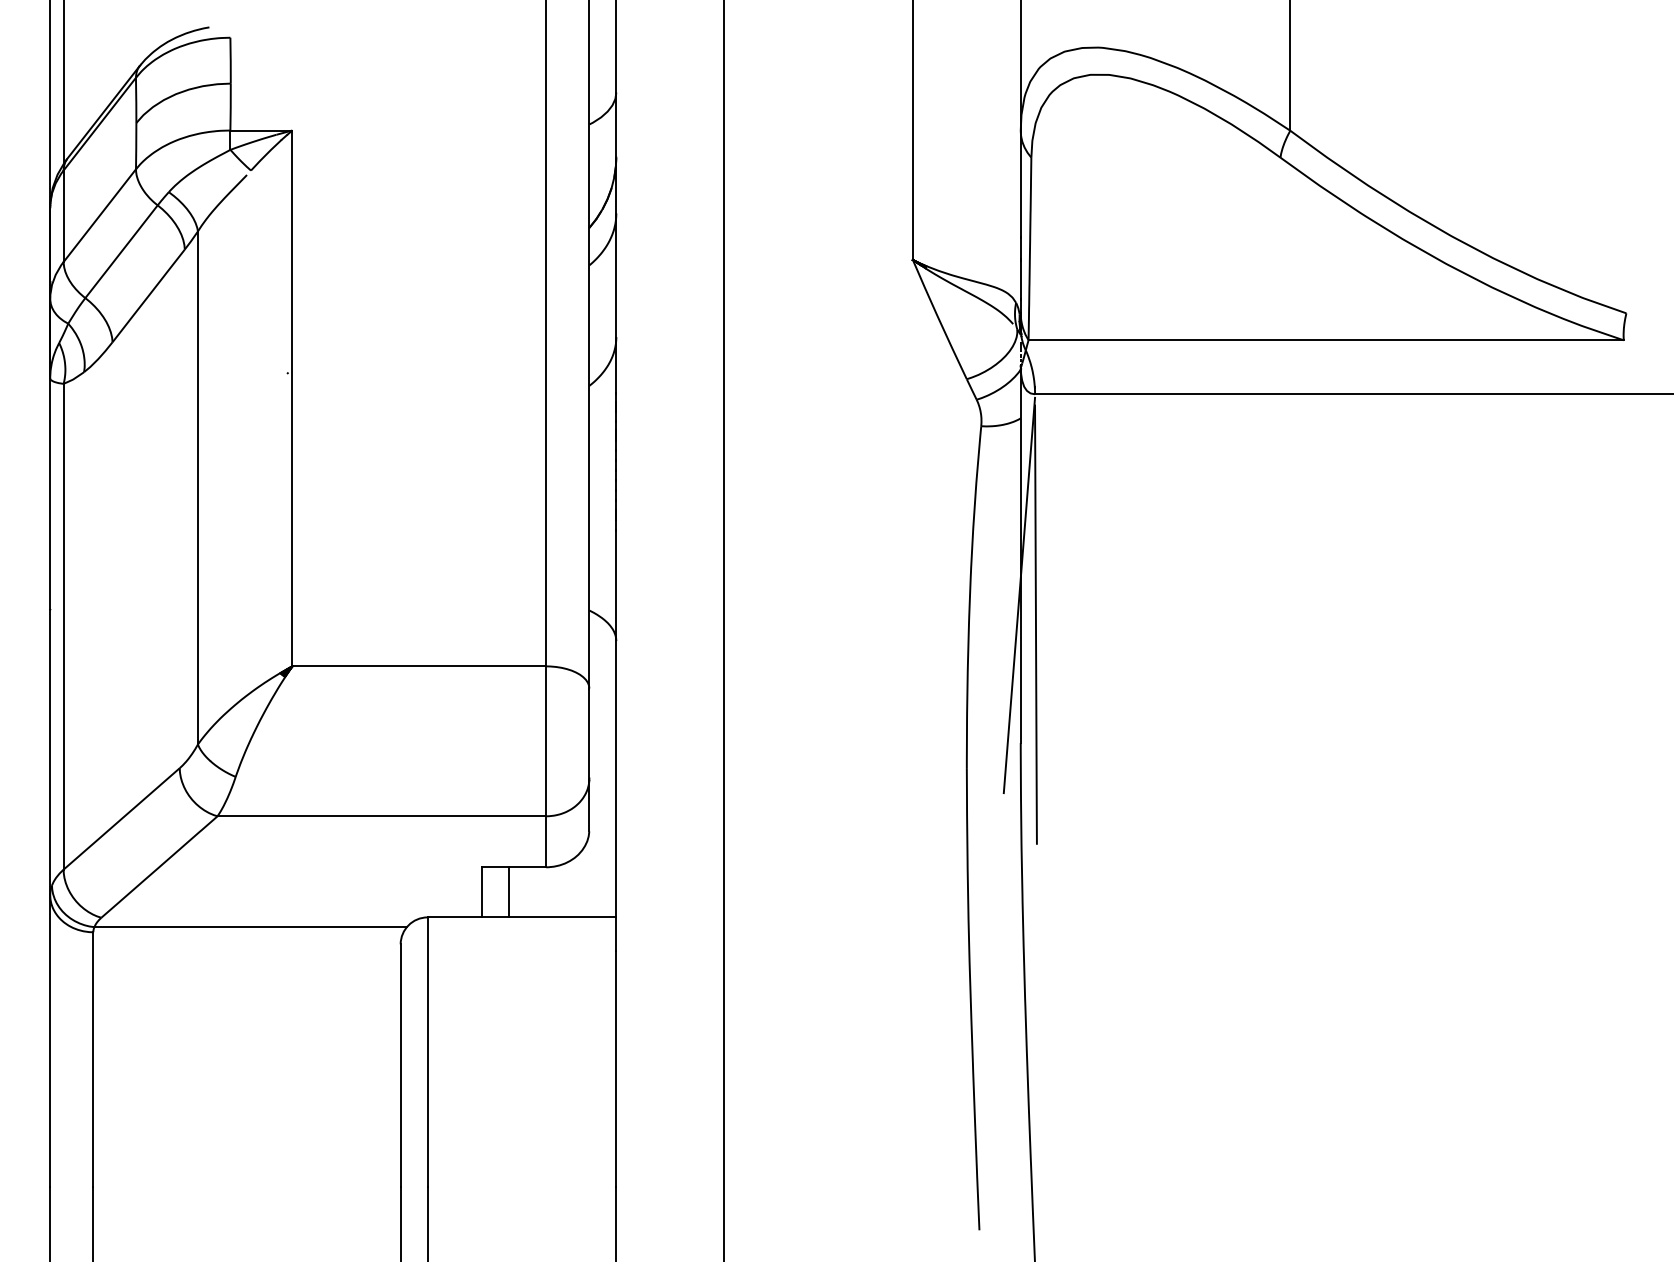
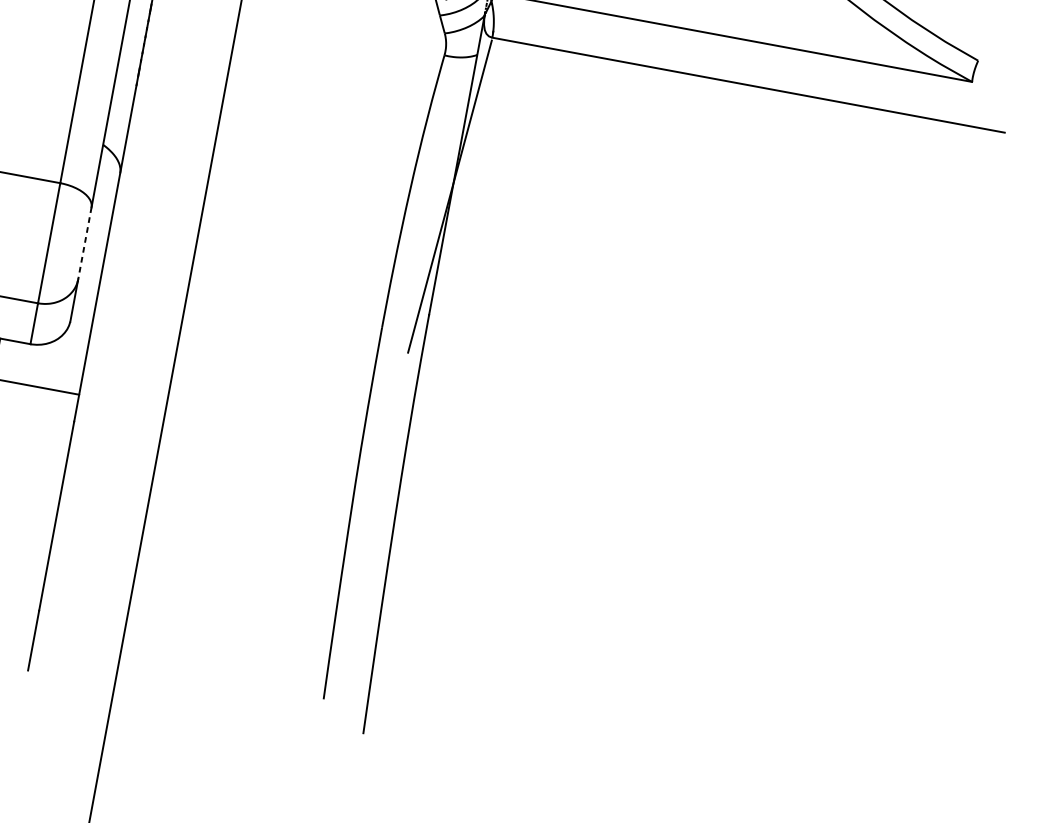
line: (1035, 624) -> (458, 222), removed
line: (589, 733) -> (84, 243), solid -> dashed

